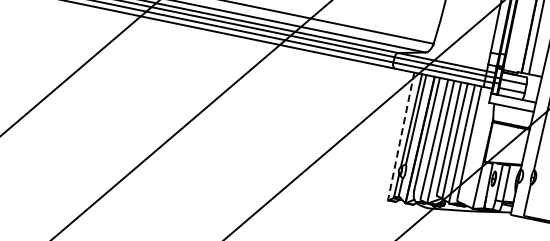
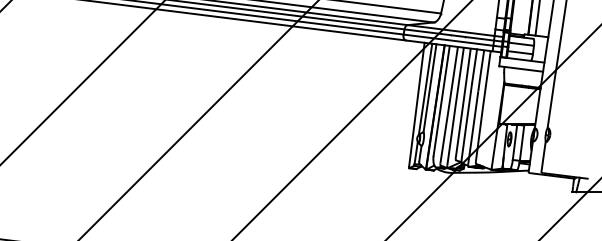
line: (400, 135) -> (416, 104), dashed -> solid

